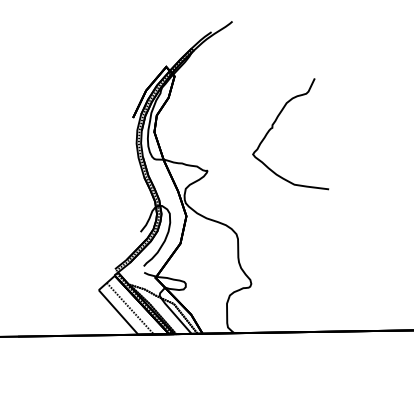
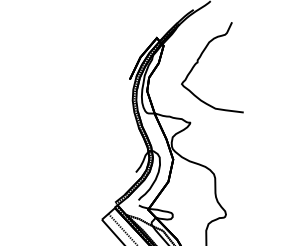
curve: (273, 128) -> (198, 63), moved

